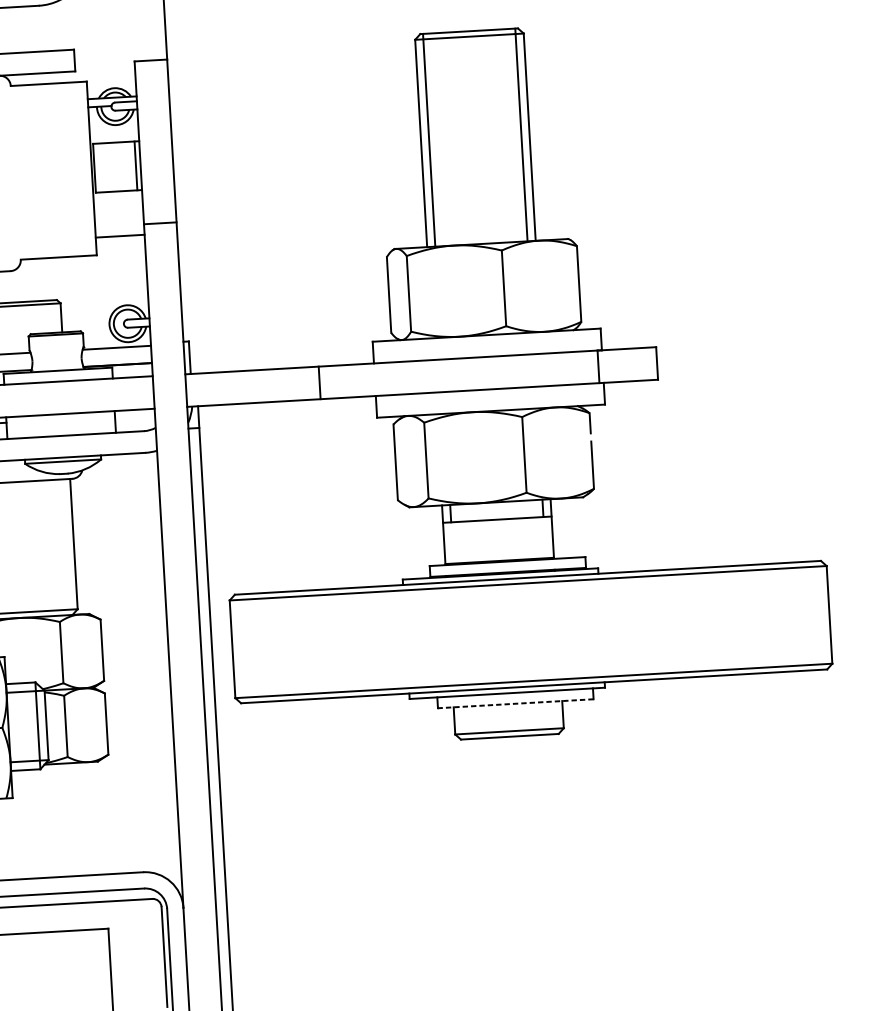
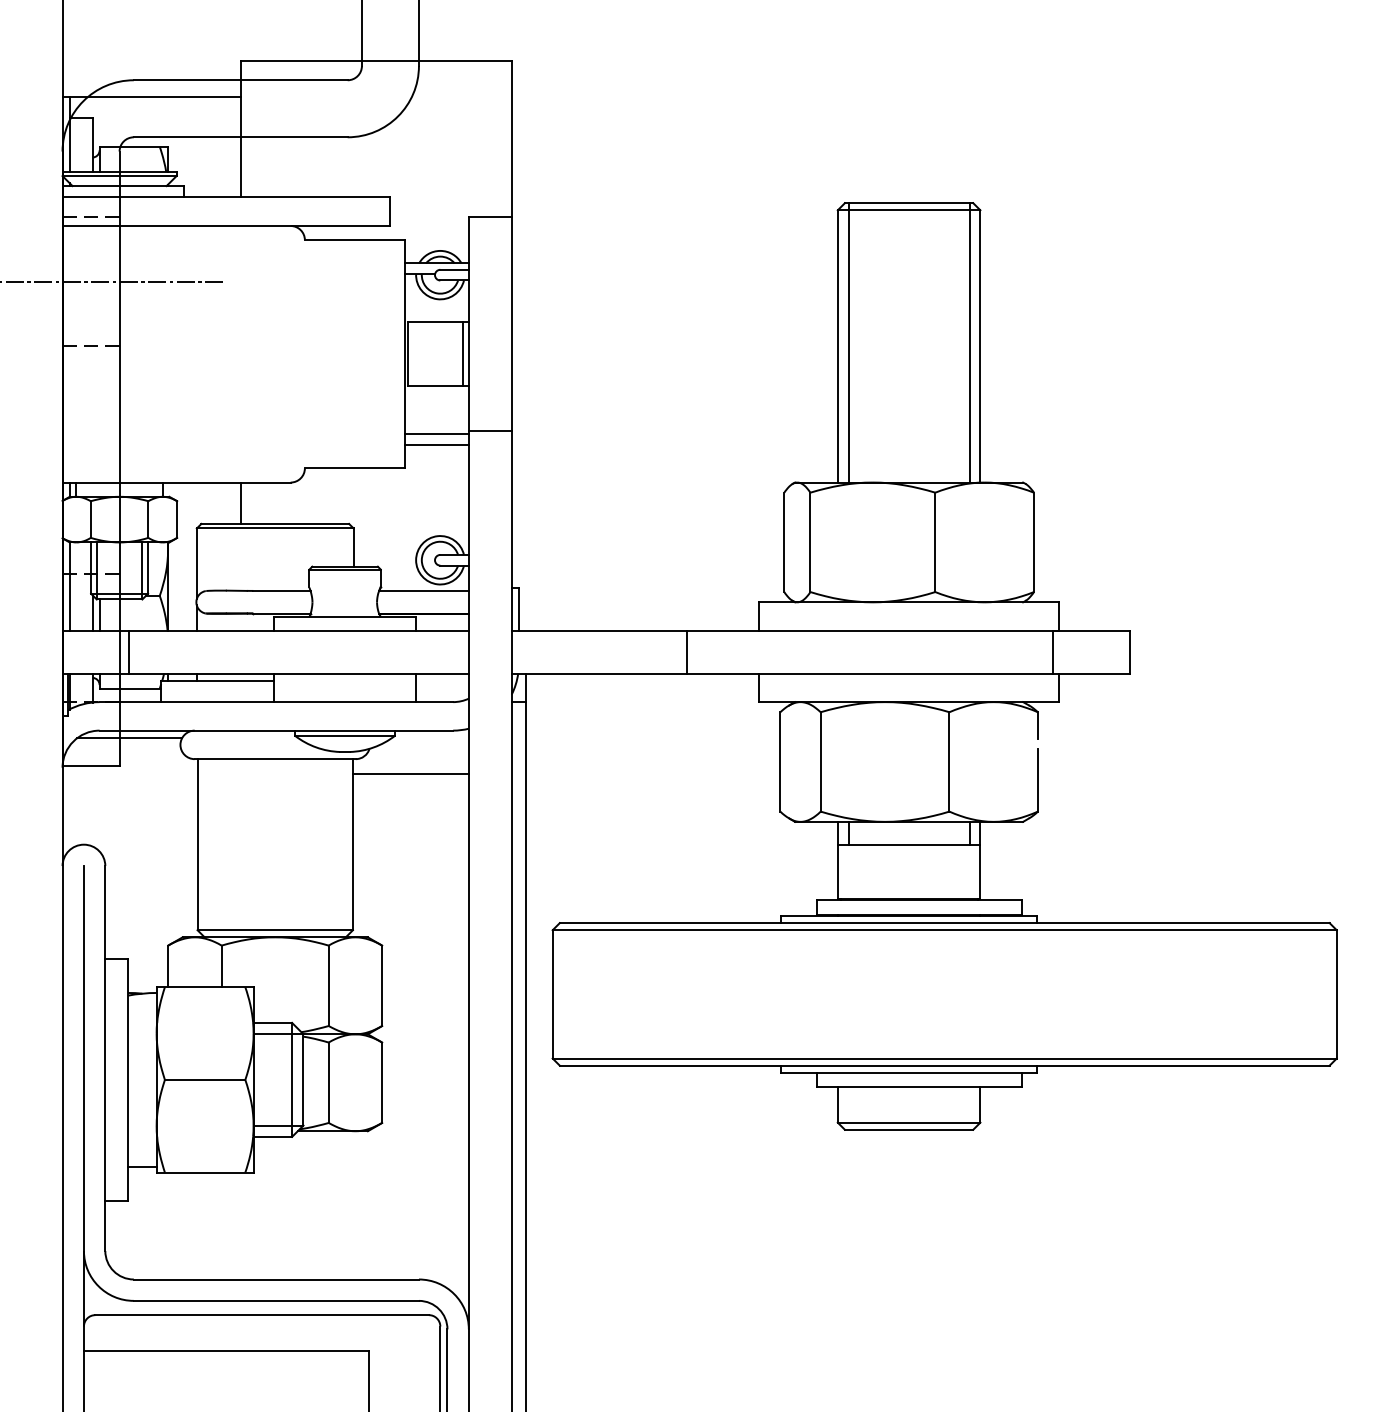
line: (119, 228) -> (436, 434), added
line: (114, 488) -> (410, 774), added
line: (515, 704) -> (918, 1087), dashed -> solid

